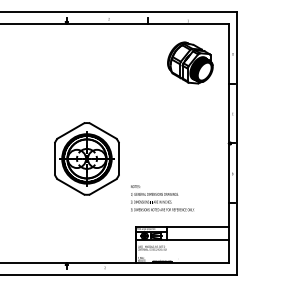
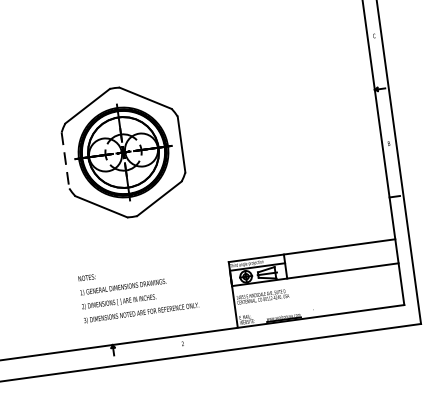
line: (54, 158) -> (65, 159), solid -> dashed
text: (162, 198) -> (138, 292), moved

